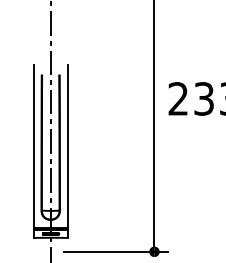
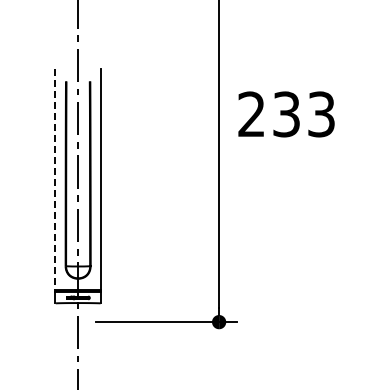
line: (34, 146) -> (55, 179), solid -> dashed

